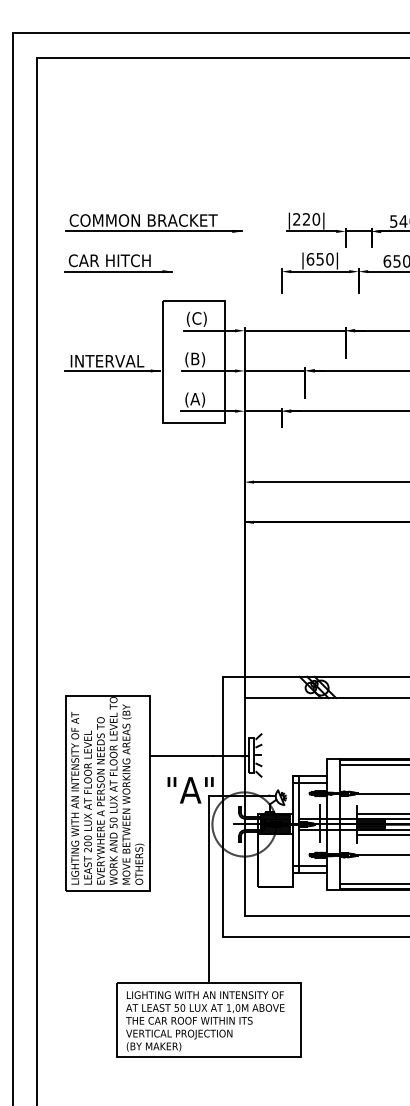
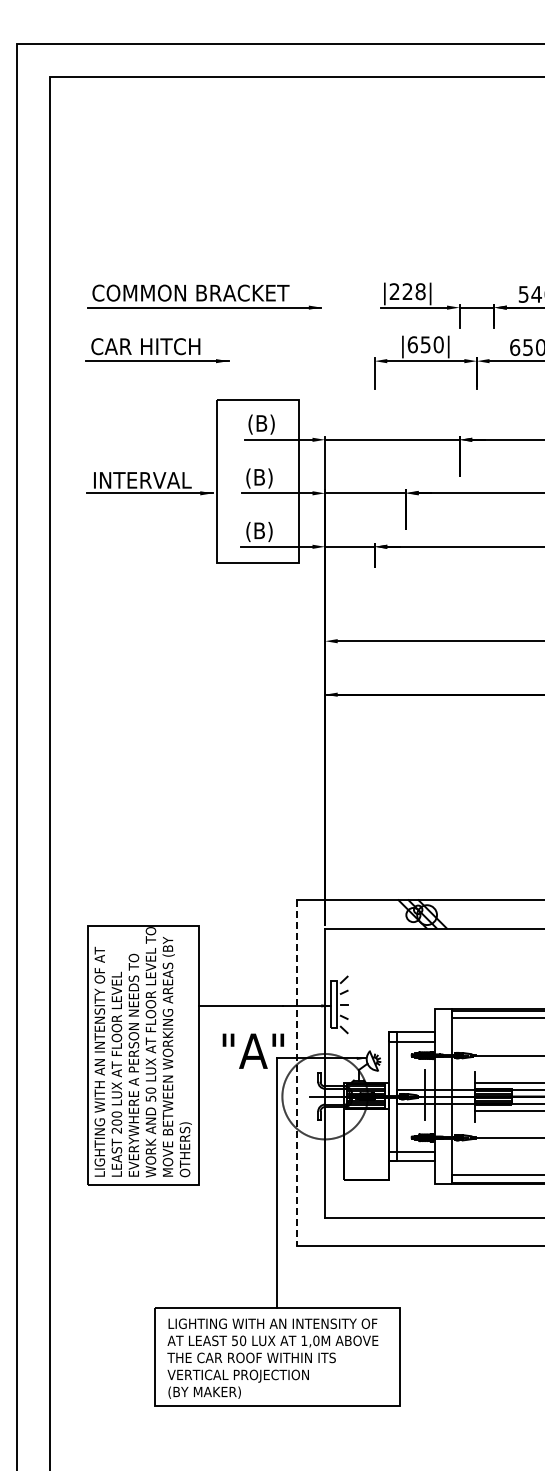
text: (316, 219) -> (420, 291), |220| -> |228|
text: (196, 319) -> (261, 424), (C) -> (B)
text: (195, 398) -> (259, 530), (A) -> (B)
line: (223, 807) -> (296, 1073), solid -> dashed

